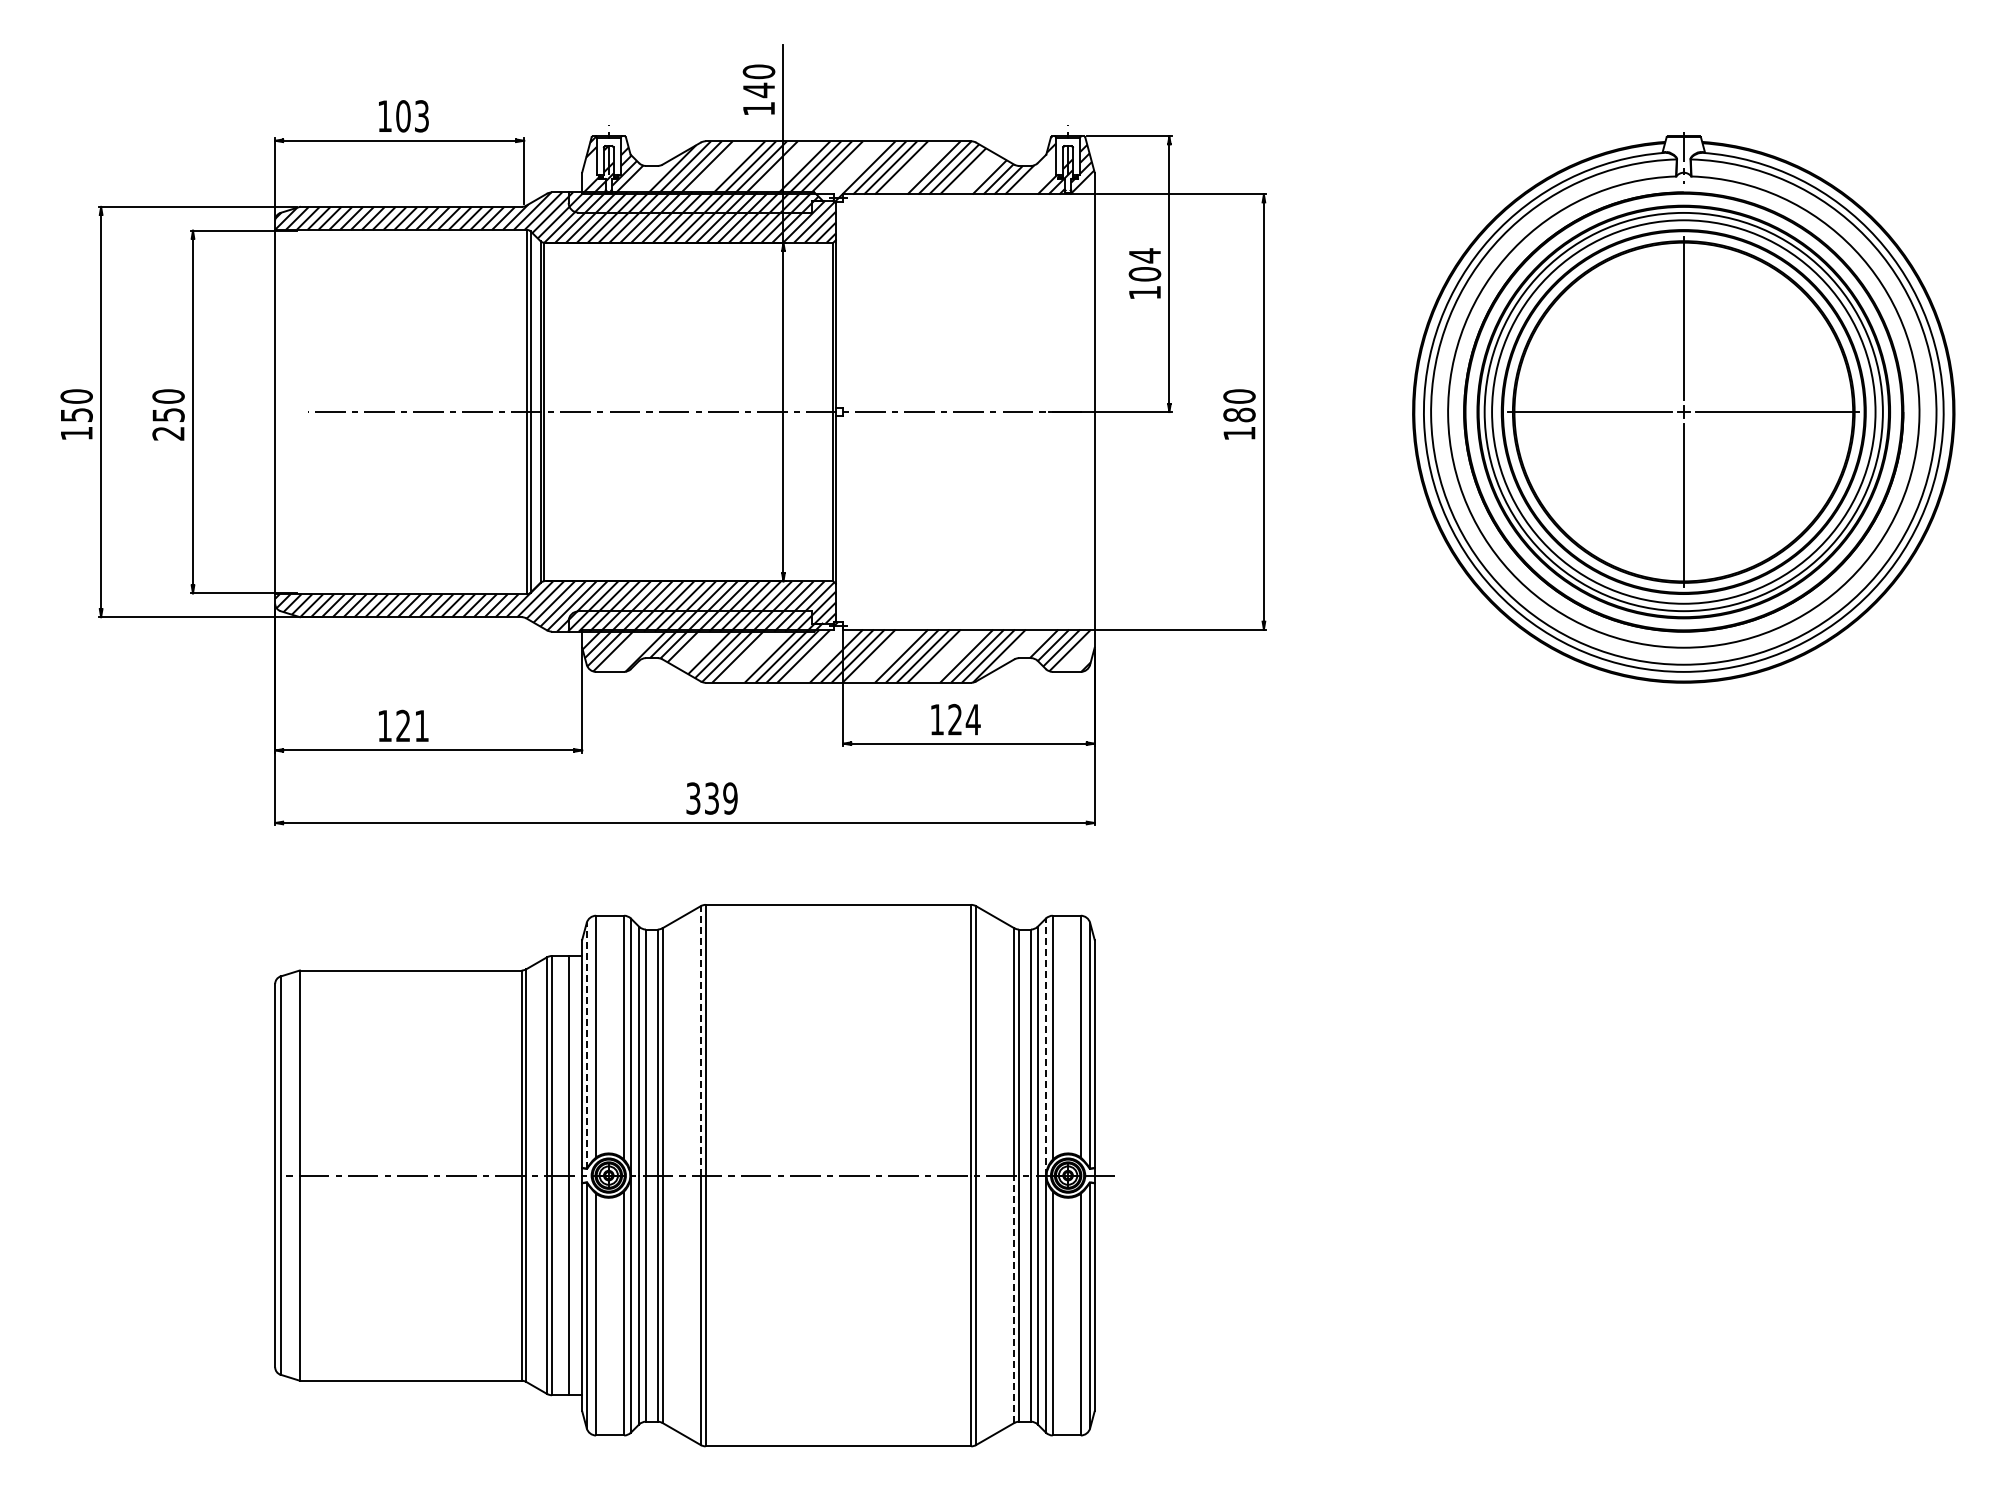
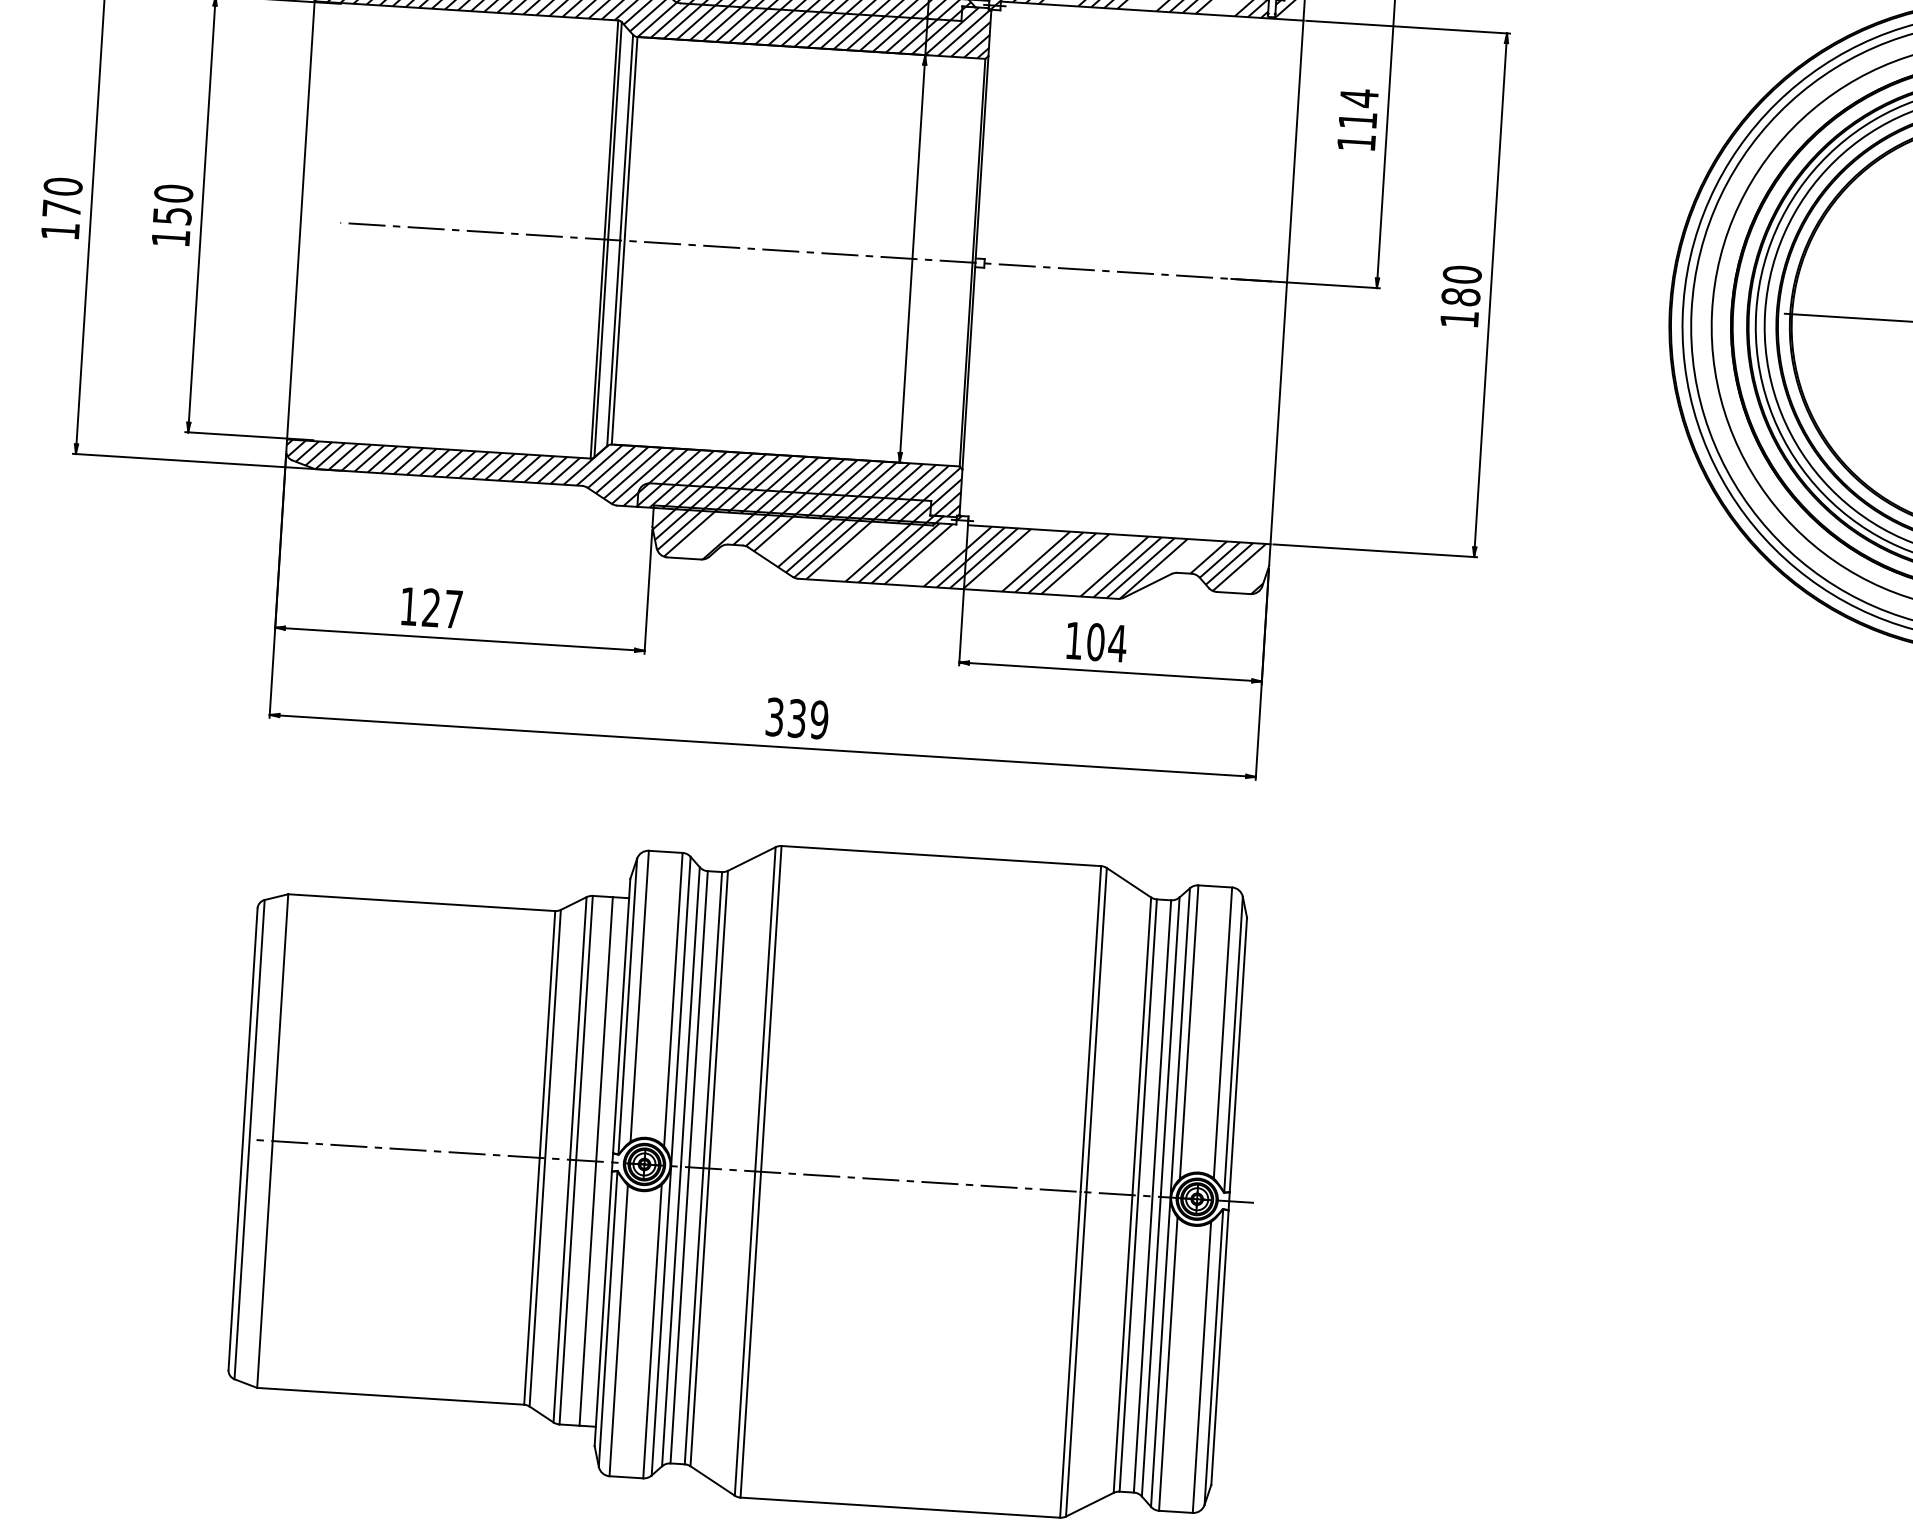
text: (1144, 274) -> (1357, 120), 104 -> 114
text: (76, 414) -> (61, 208), 150 -> 170
text: (168, 433) -> (170, 238), 250 -> 150
text: (955, 719) -> (1096, 641), 124 -> 104
text: (421, 725) -> (453, 608), 121 -> 127
line: (700, 1040) -> (765, 1008), dashed -> solid
line: (586, 1045) -> (627, 1006), dashed -> solid
line: (1045, 1047) -> (1179, 1043), dashed -> solid
line: (1014, 1299) -> (1123, 1344), dashed -> solid

